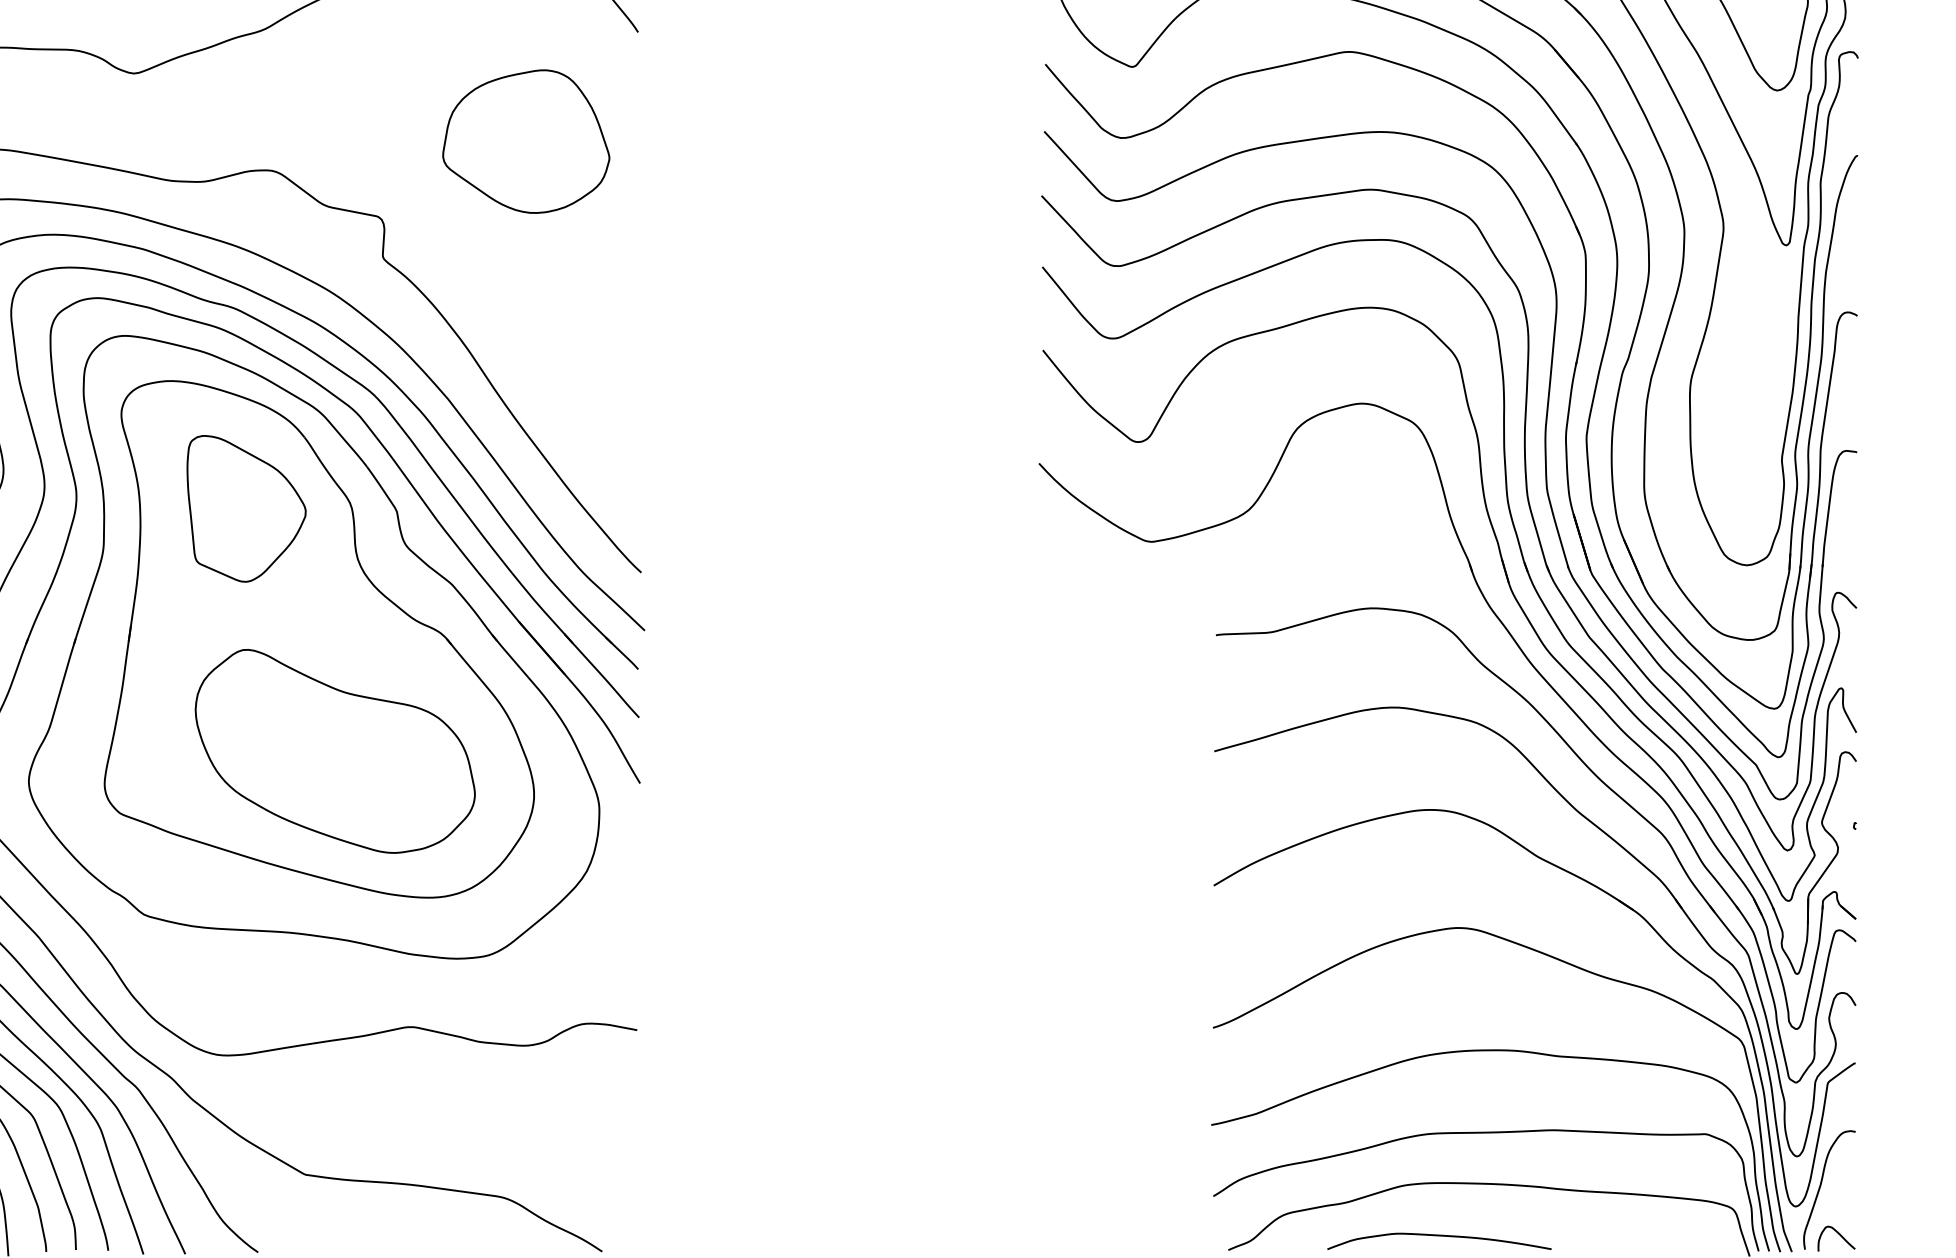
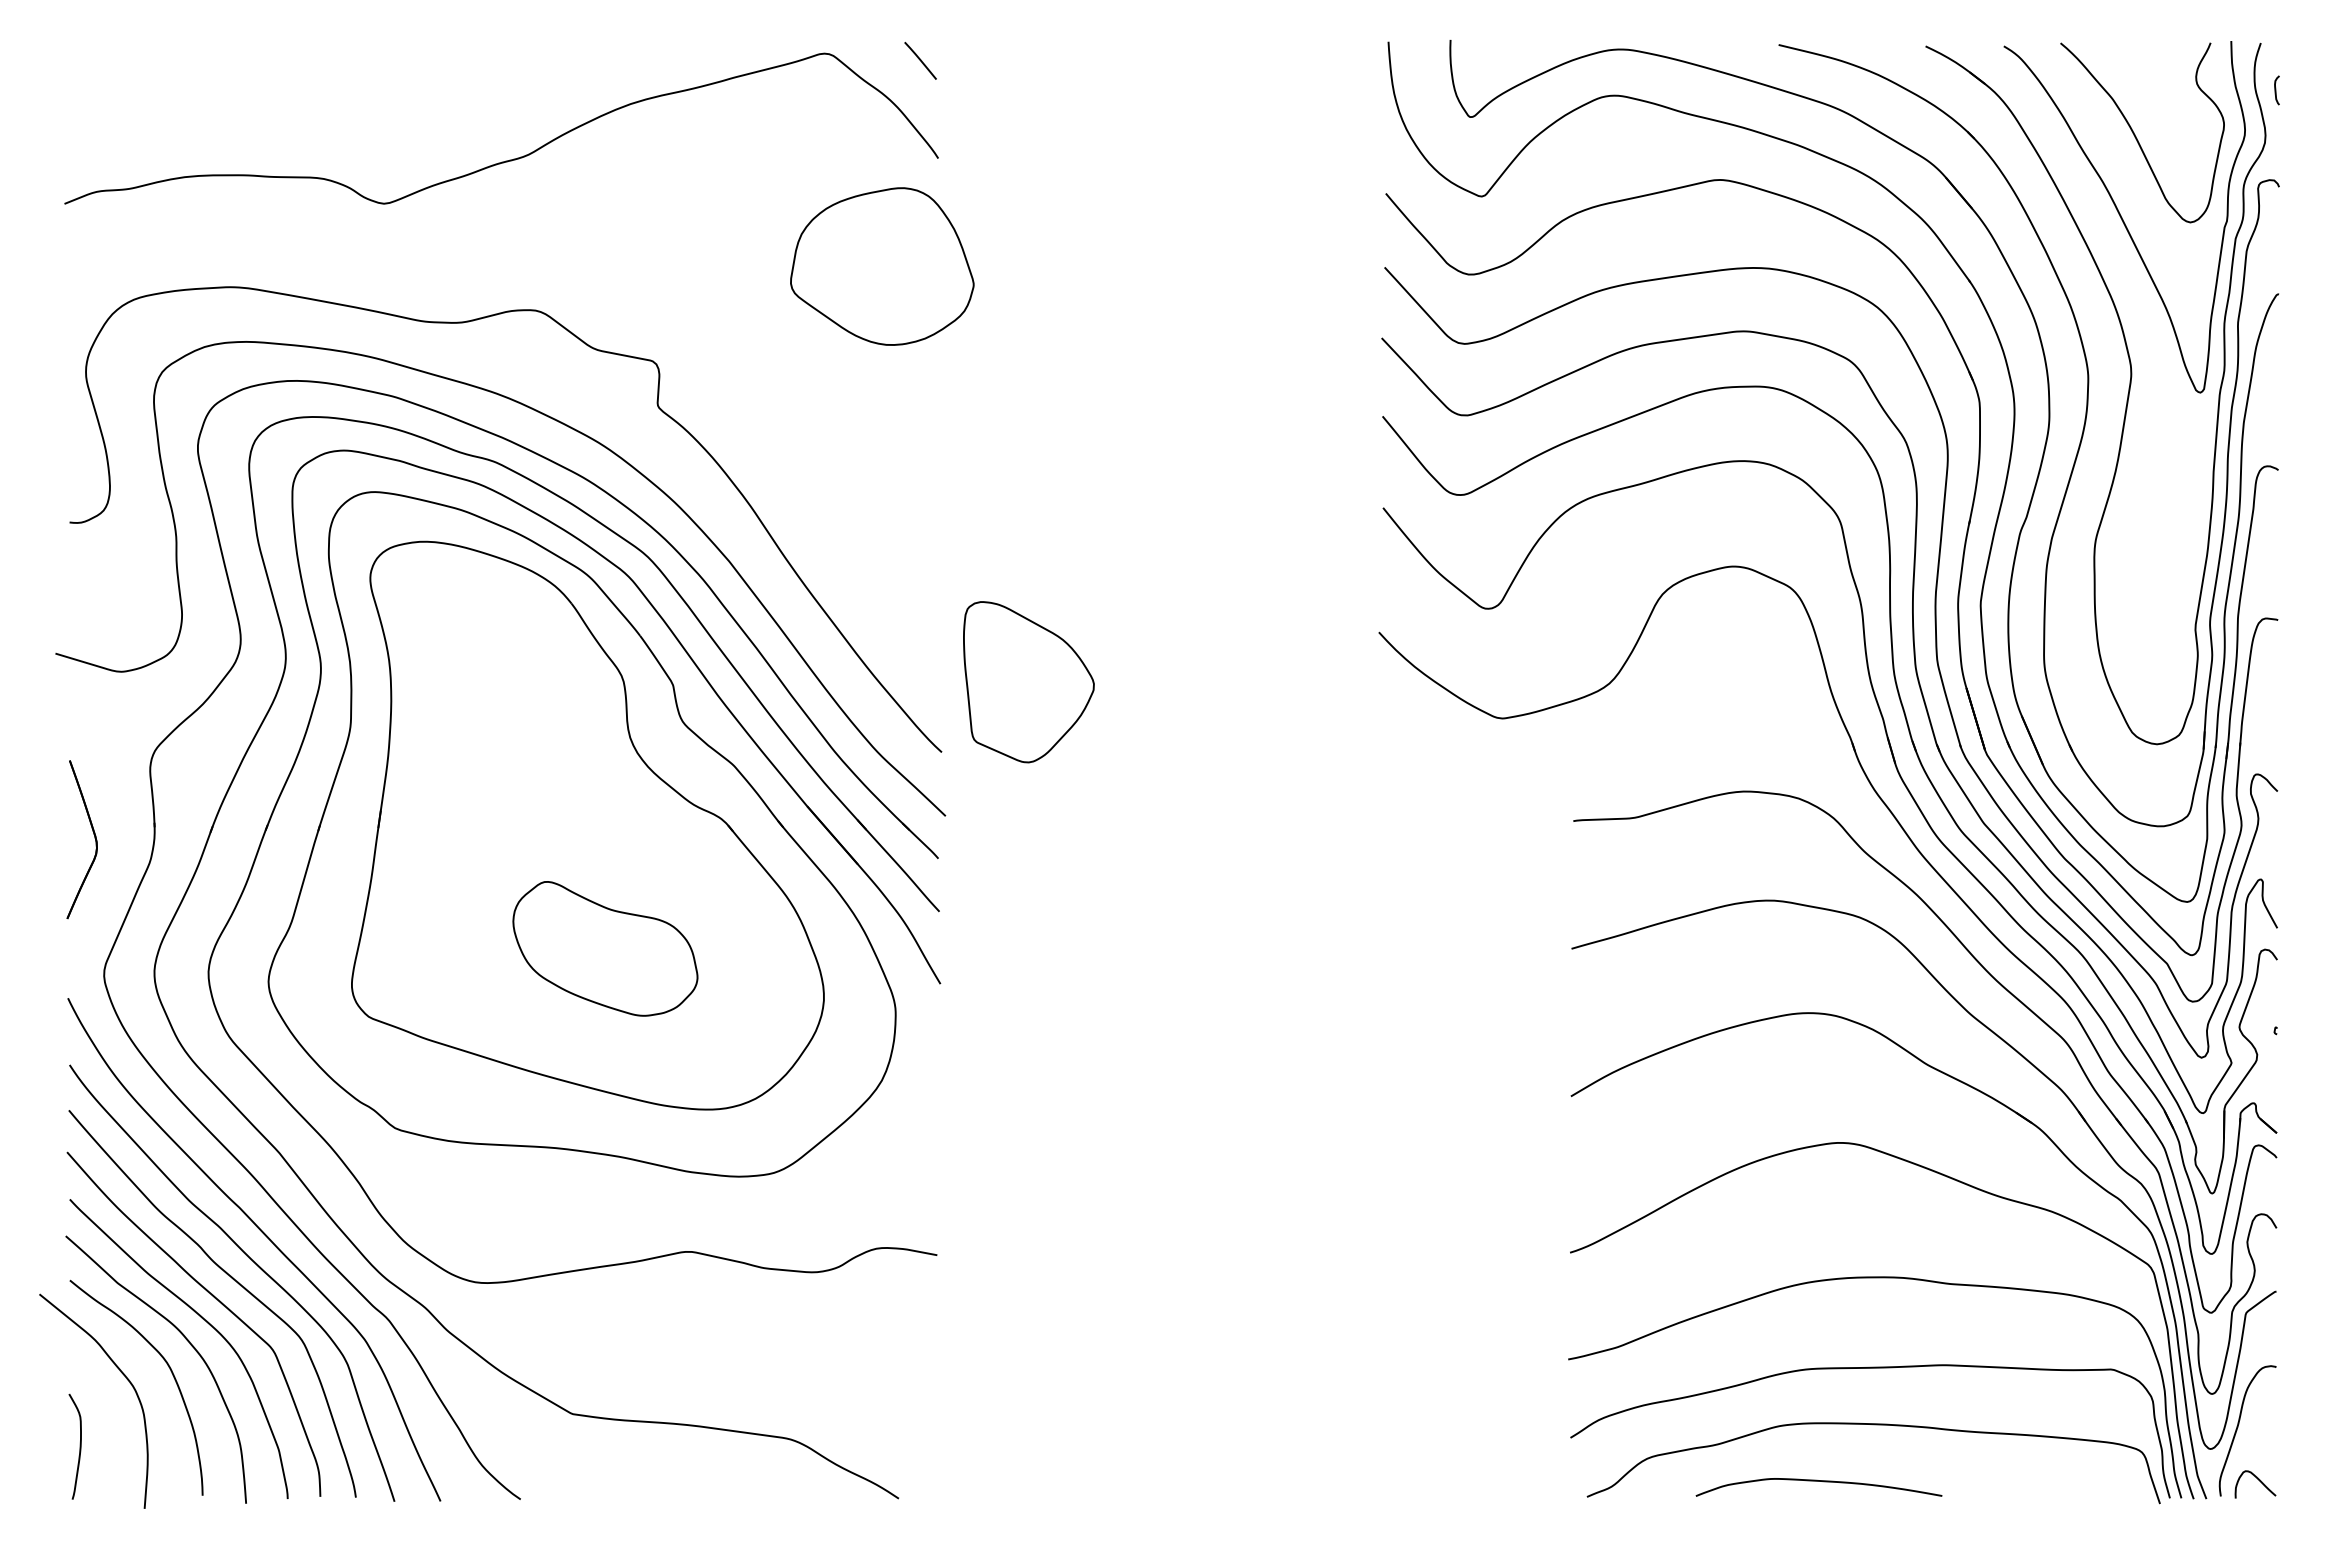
part: (526, 141) -> (882, 266), moved
part: (246, 509) -> (1028, 682), moved
part: (335, 751) -> (605, 948), size x0.6

